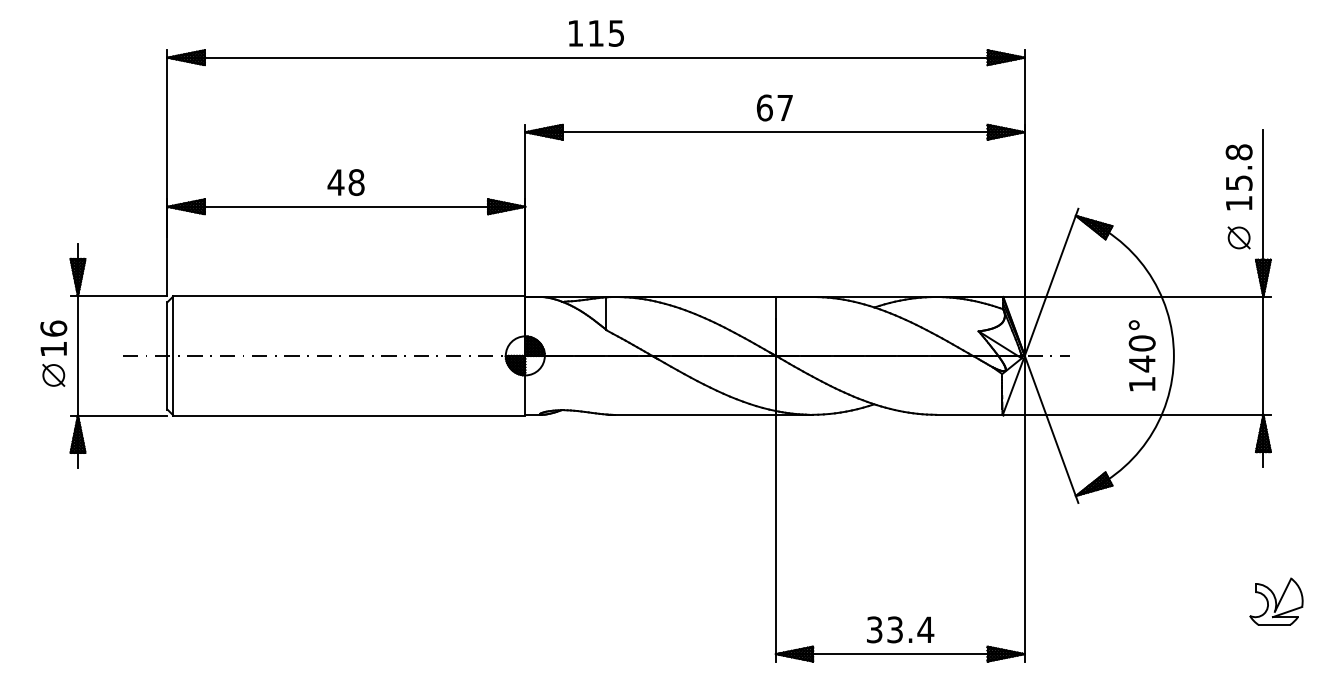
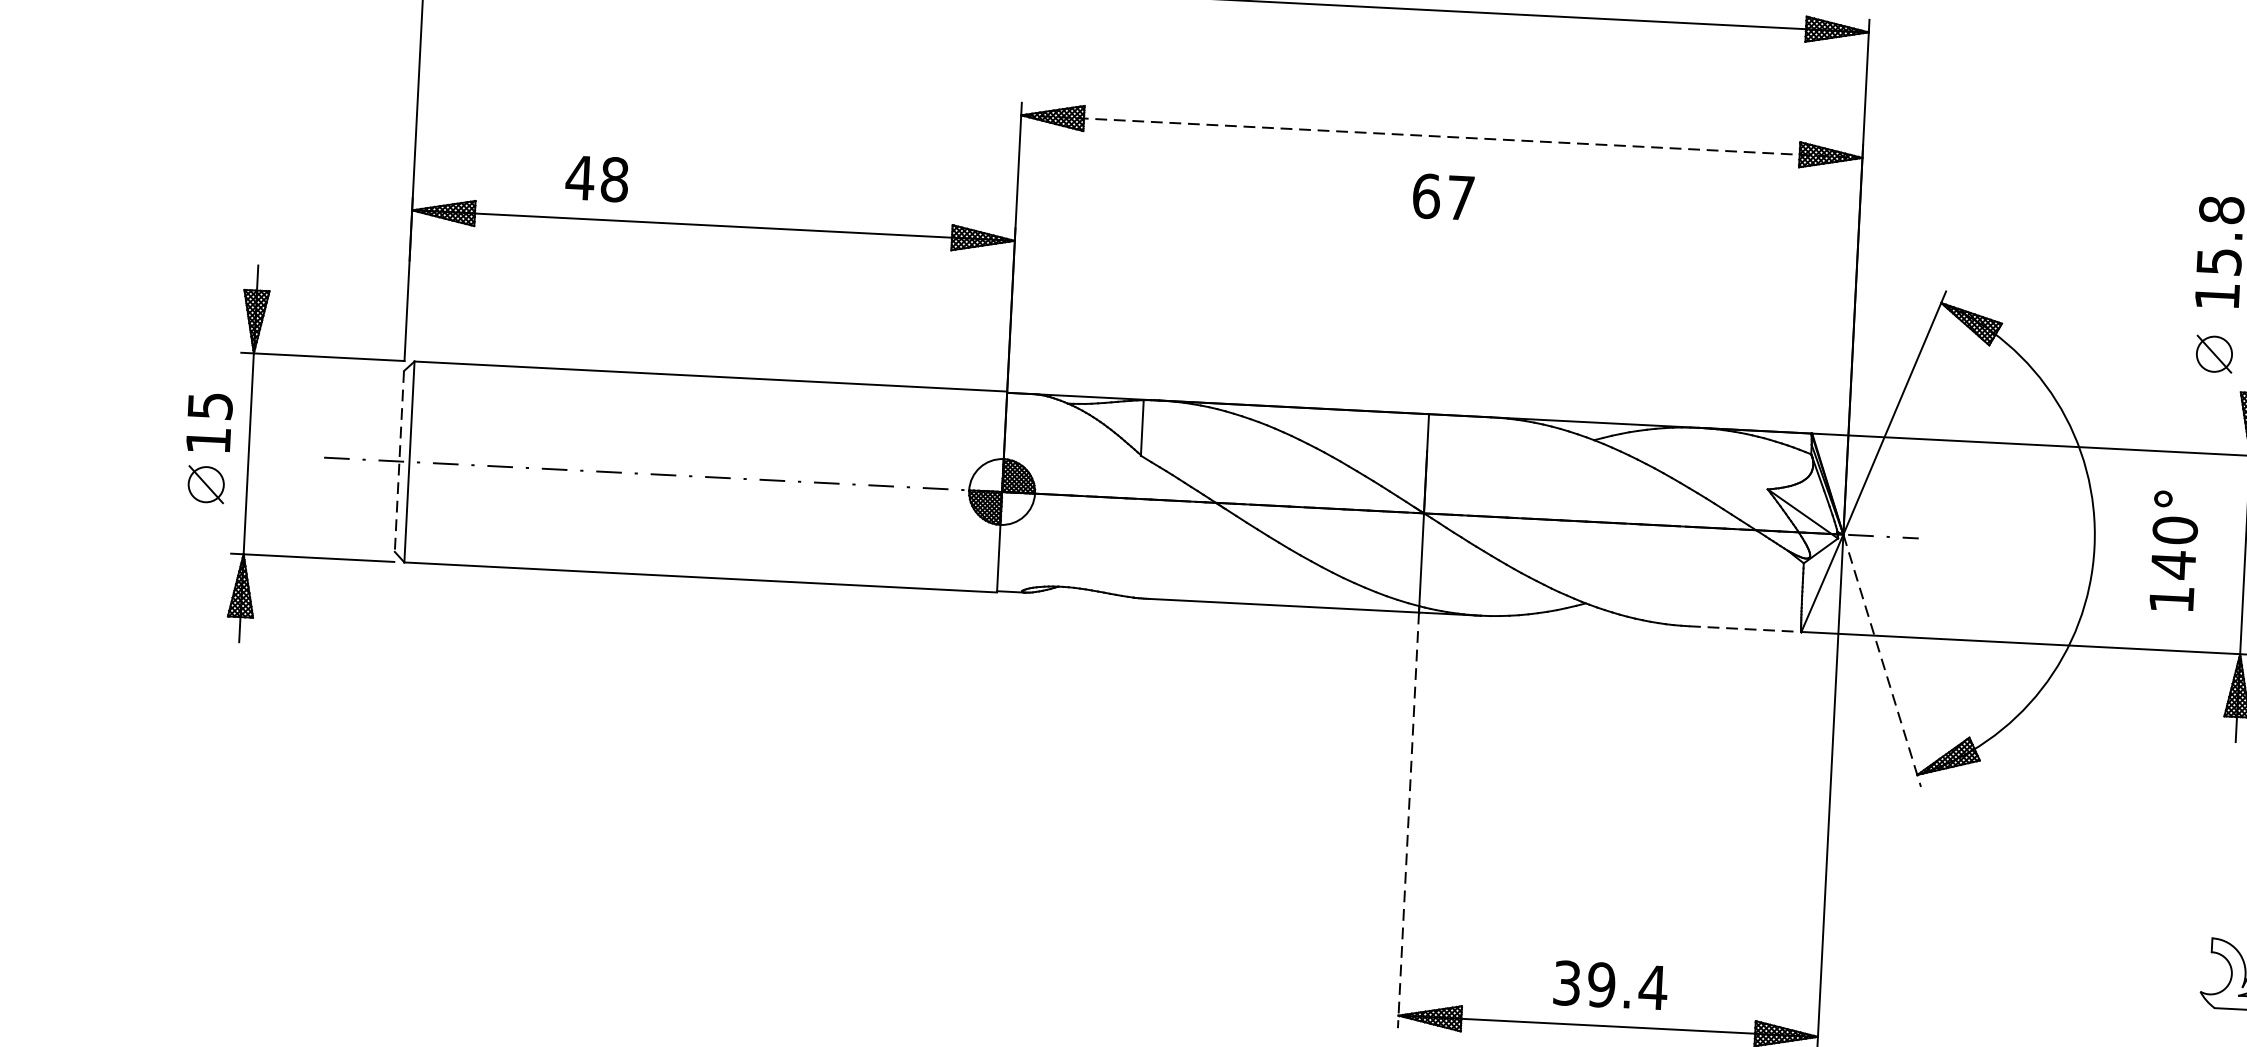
text: (774, 107) -> (1442, 196), moved
line: (775, 132) -> (1442, 137), solid -> dashed
text: (345, 182) -> (596, 178), moved
text: (53, 328) -> (209, 405), 16 -> 15
line: (167, 355) -> (399, 460), solid -> dashed
text: (1141, 355) -> (2172, 550), moved
line: (970, 414) -> (1746, 628), solid -> dashed
line: (1051, 429) -> (1882, 660), solid -> dashed
line: (775, 538) -> (1407, 820), solid -> dashed
text: (895, 629) -> (1602, 984), 33.4 -> 39.4

